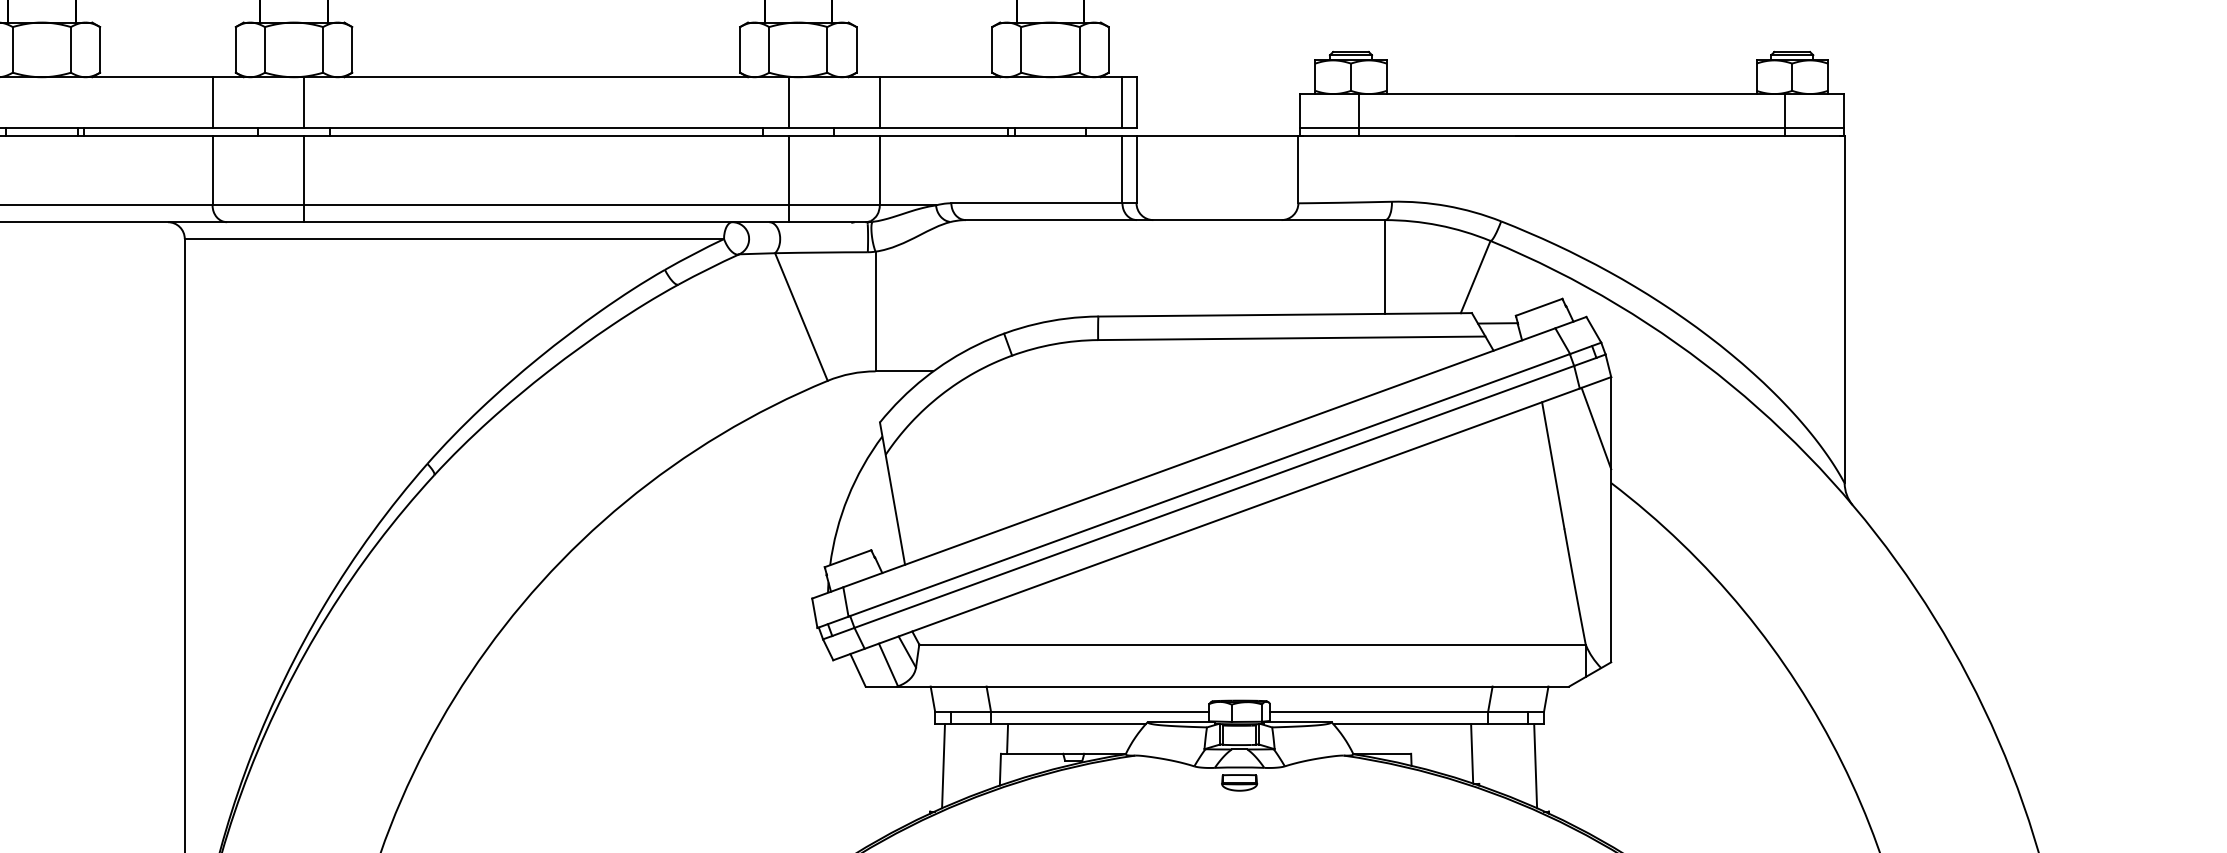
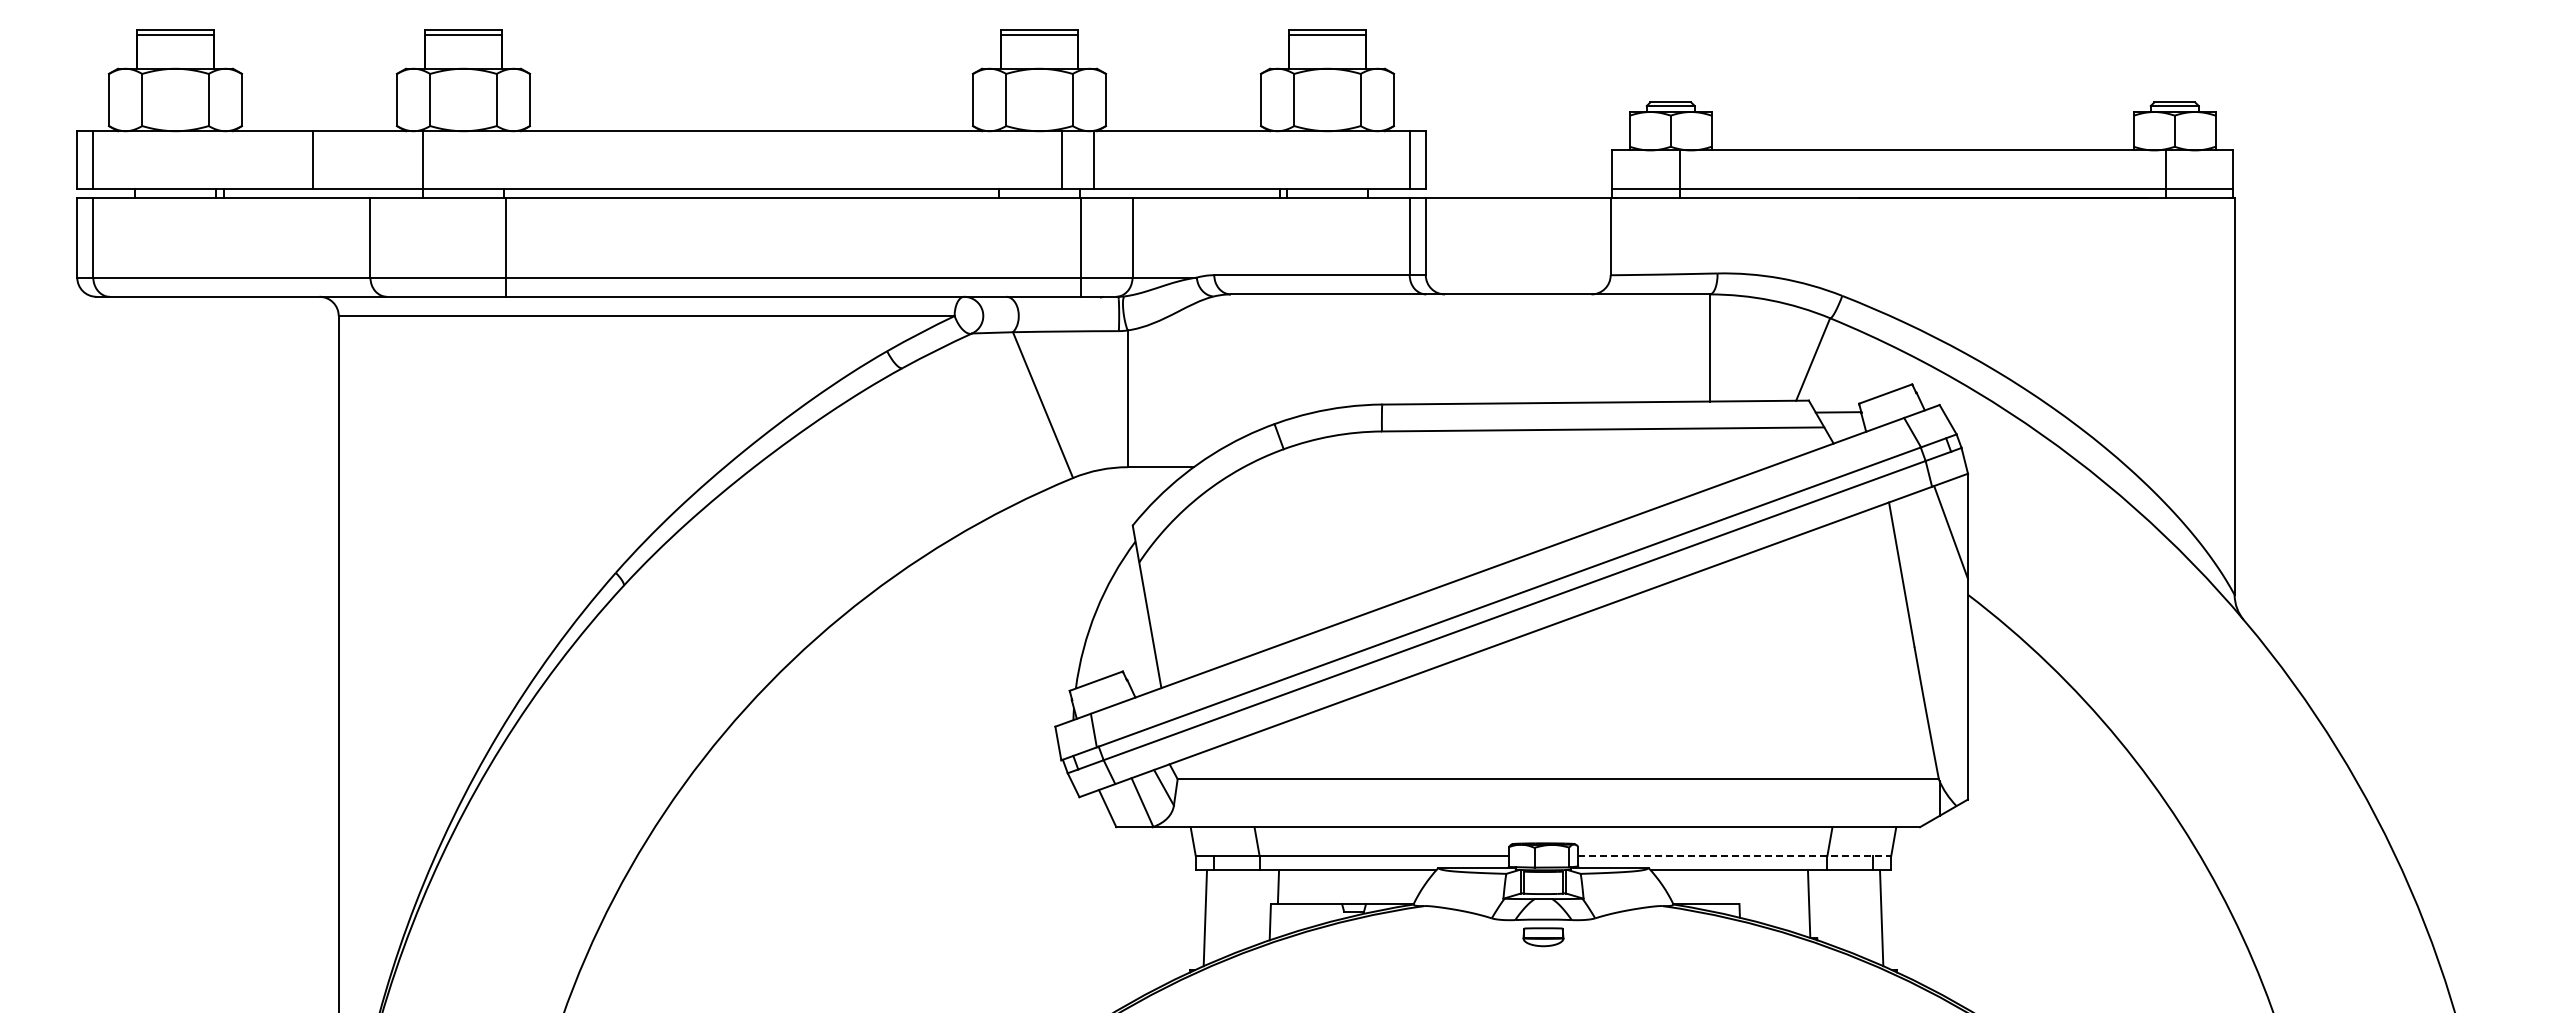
line: (212, 101) -> (313, 159), moved
line: (303, 101) -> (423, 159), moved
line: (788, 101) -> (1061, 159), moved
line: (879, 101) -> (1093, 159), moved
line: (303, 179) -> (506, 247), moved
line: (788, 179) -> (1080, 247), moved
line: (1406, 712) -> (1734, 856), solid -> dashed

